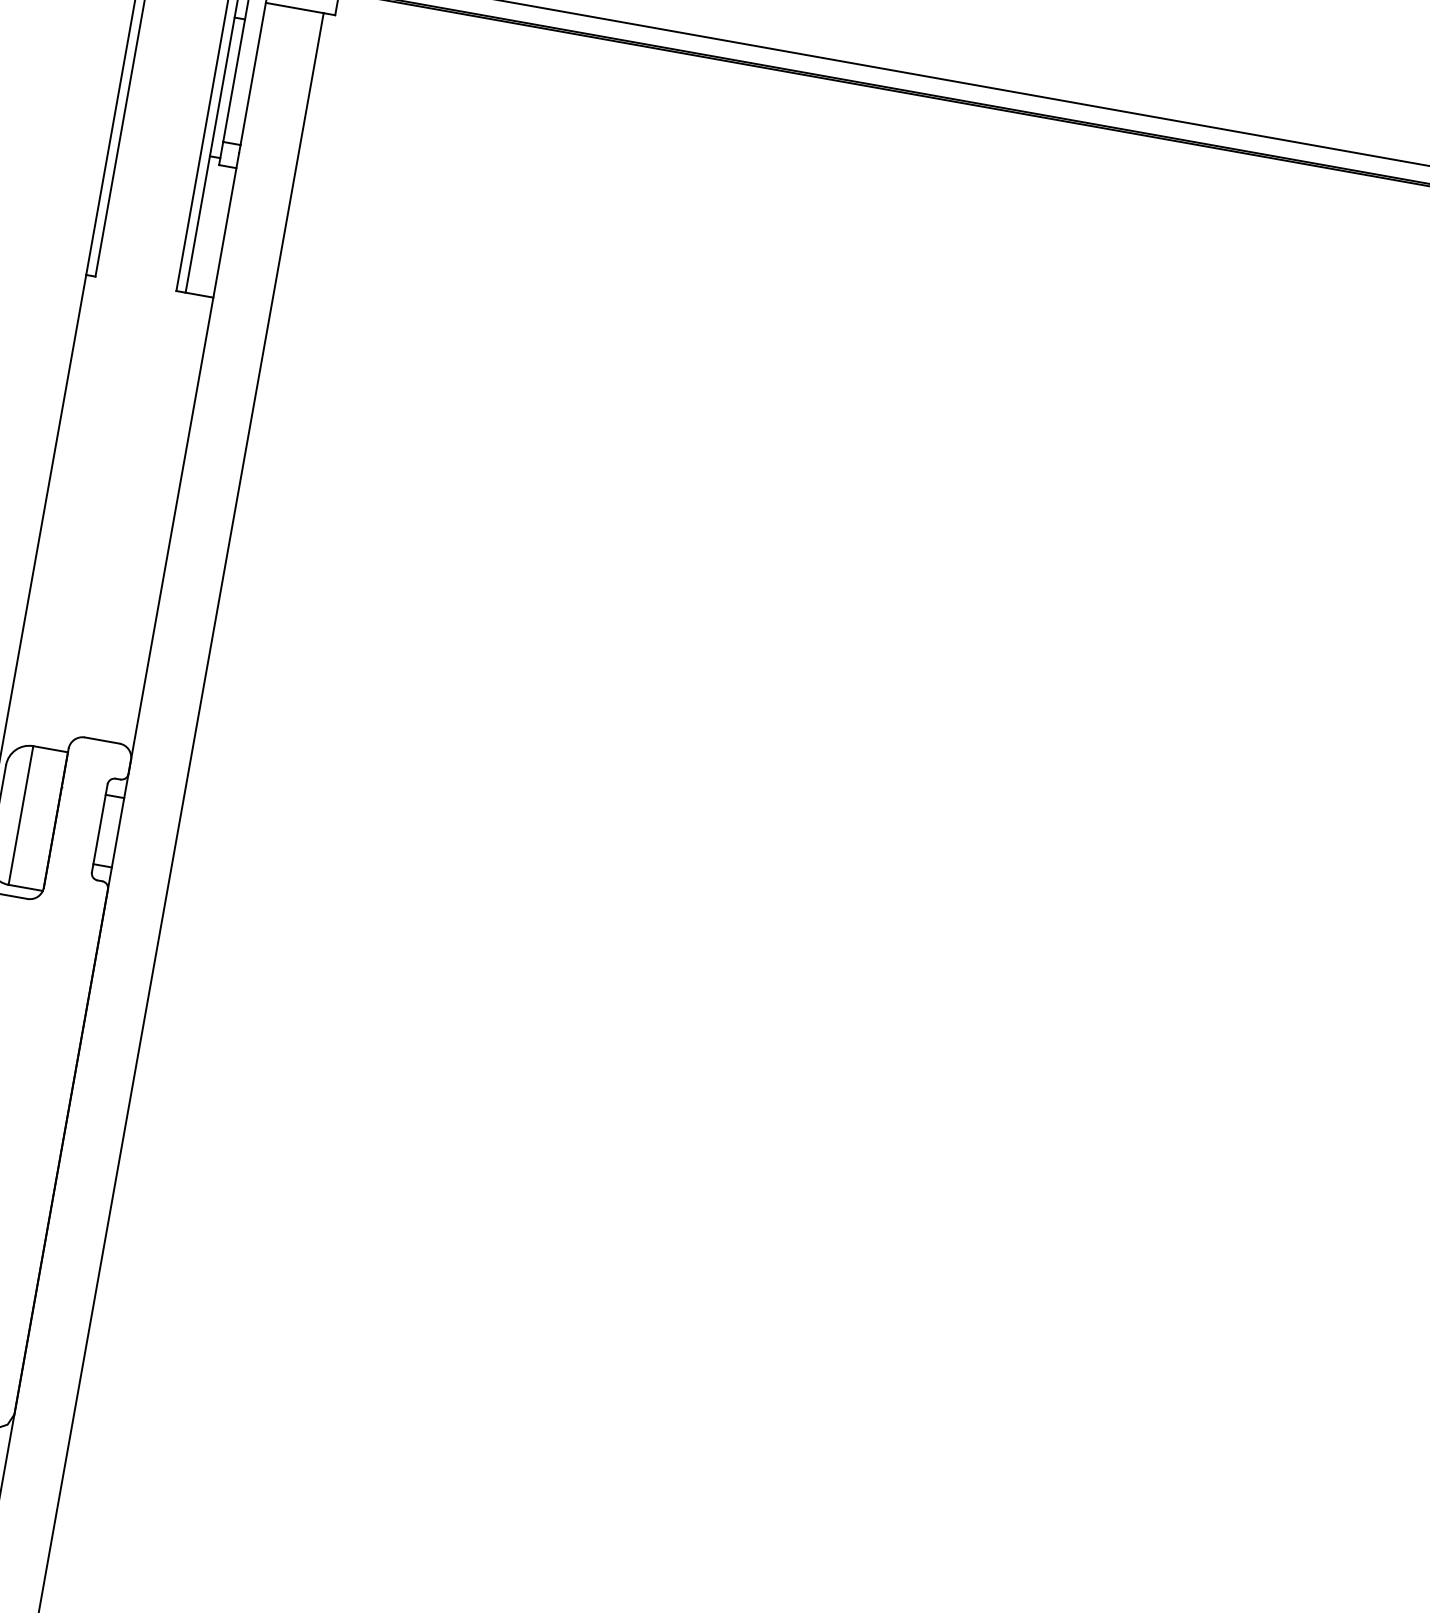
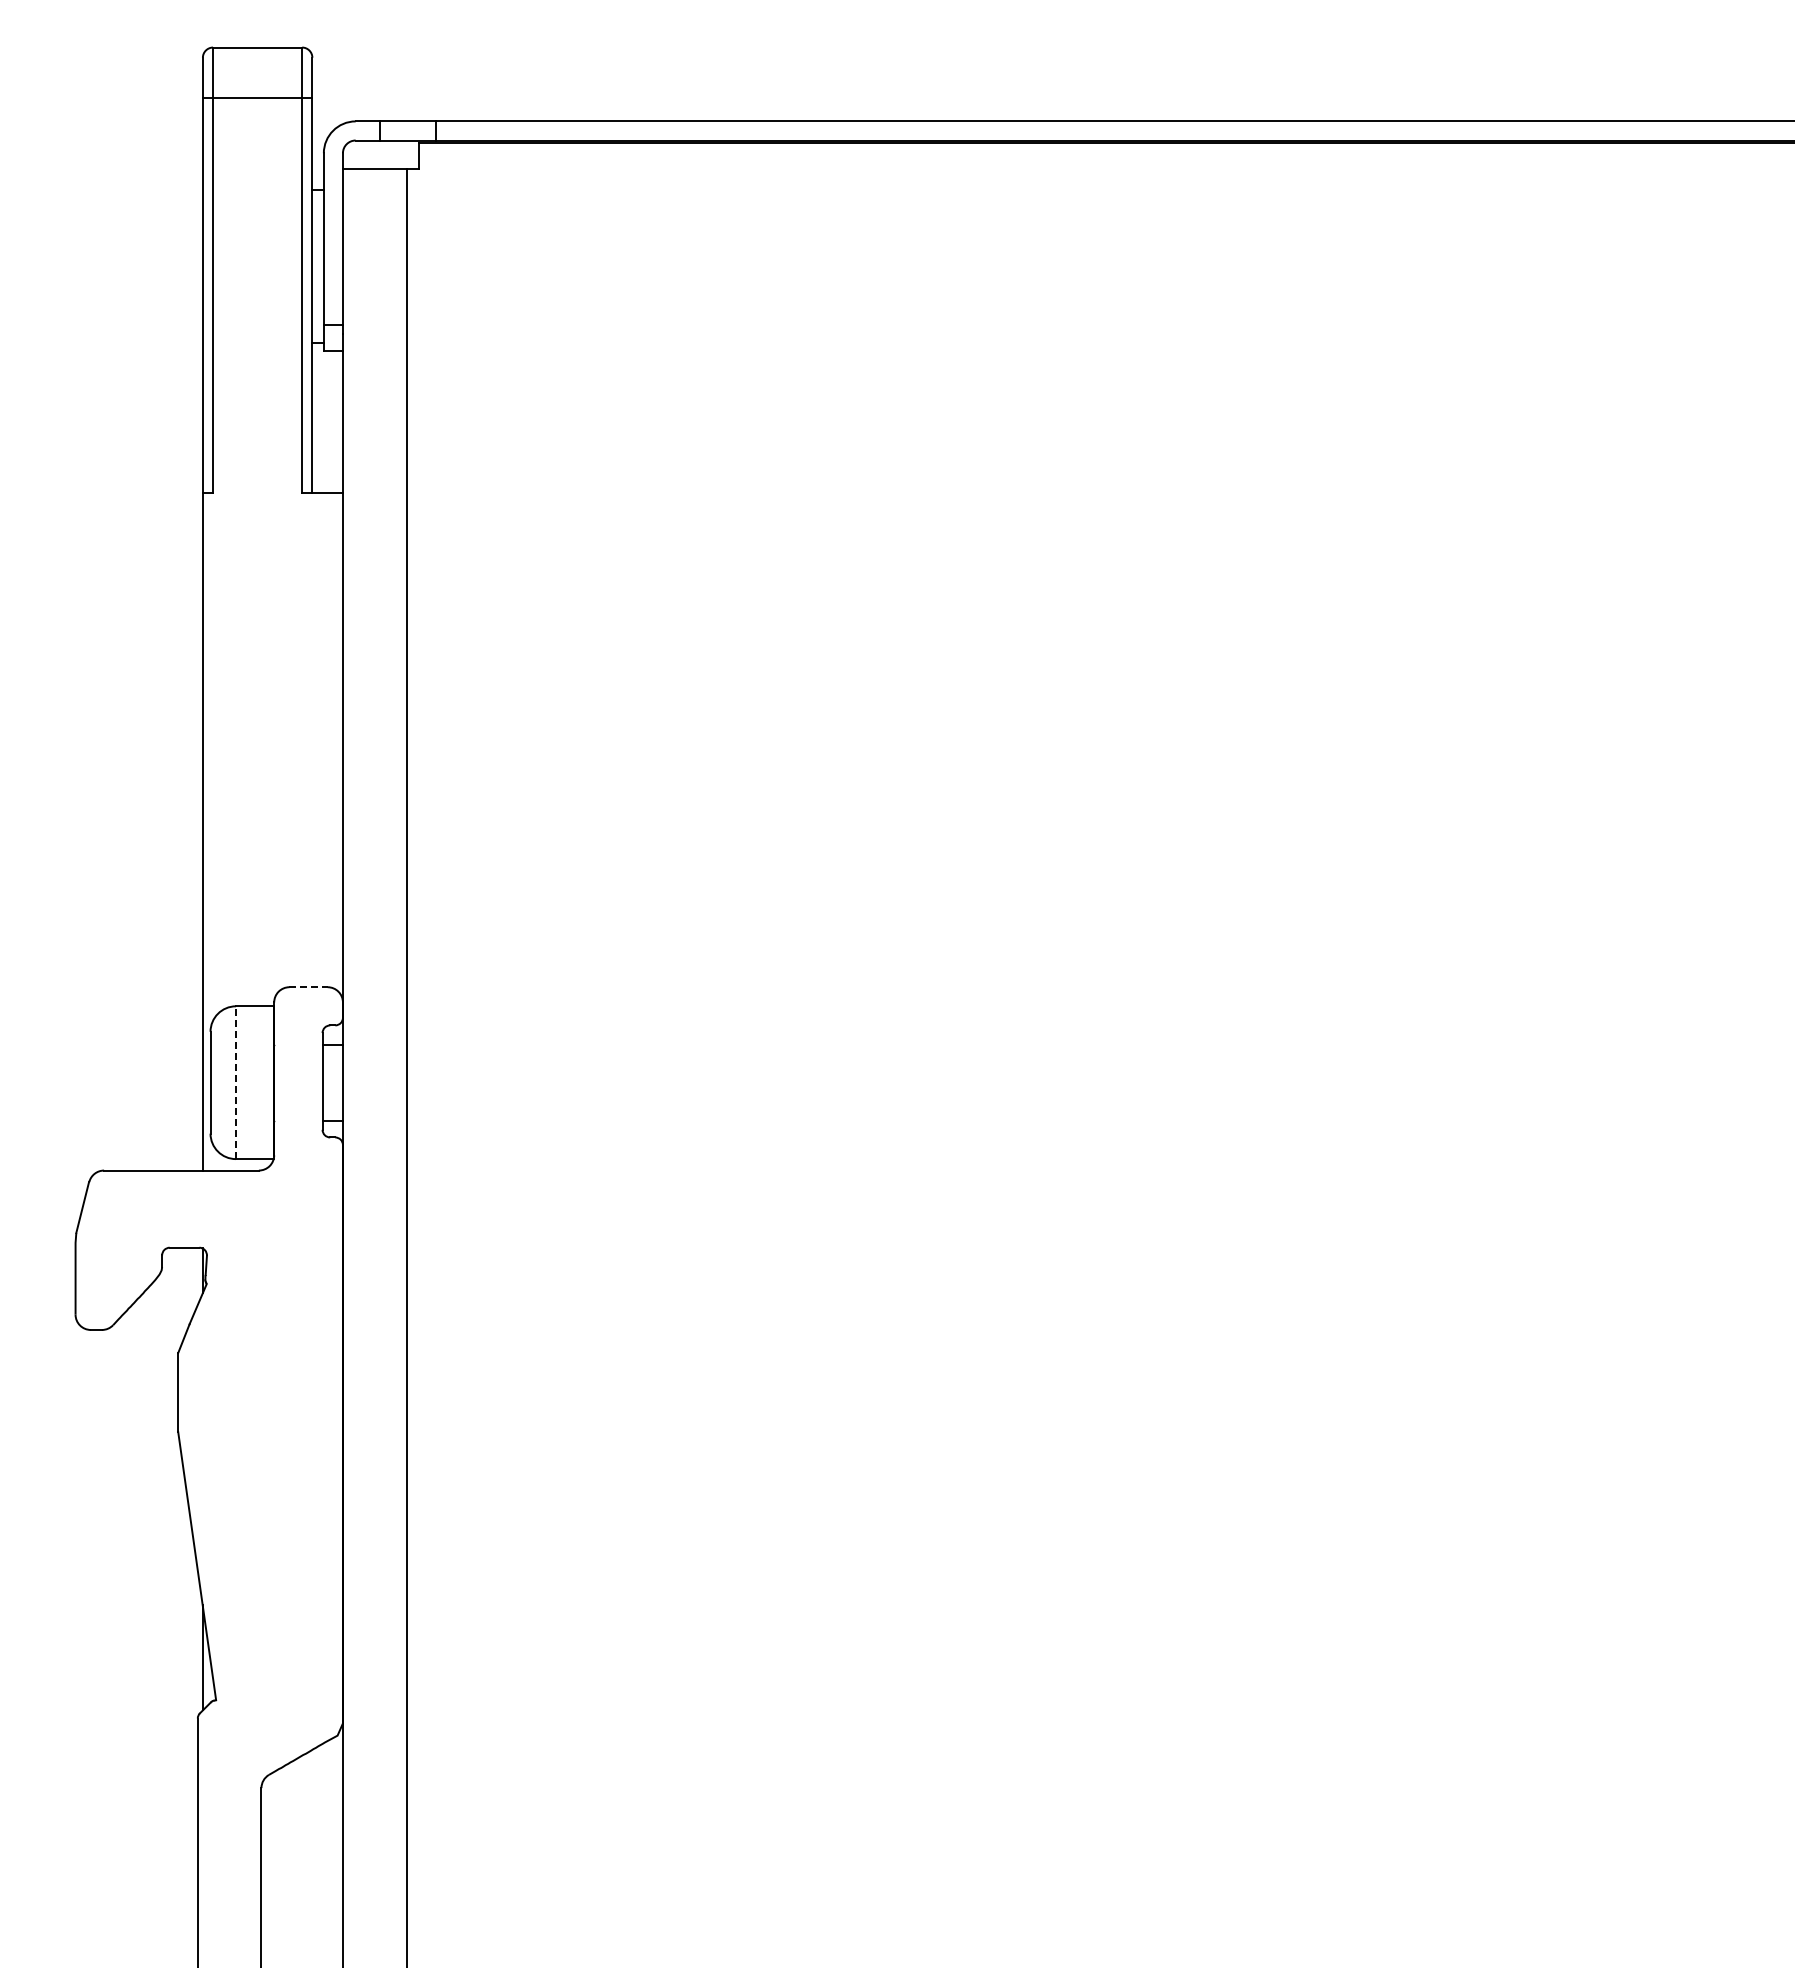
line: (103, 740) -> (309, 987), solid -> dashed
line: (21, 815) -> (236, 1082), solid -> dashed

